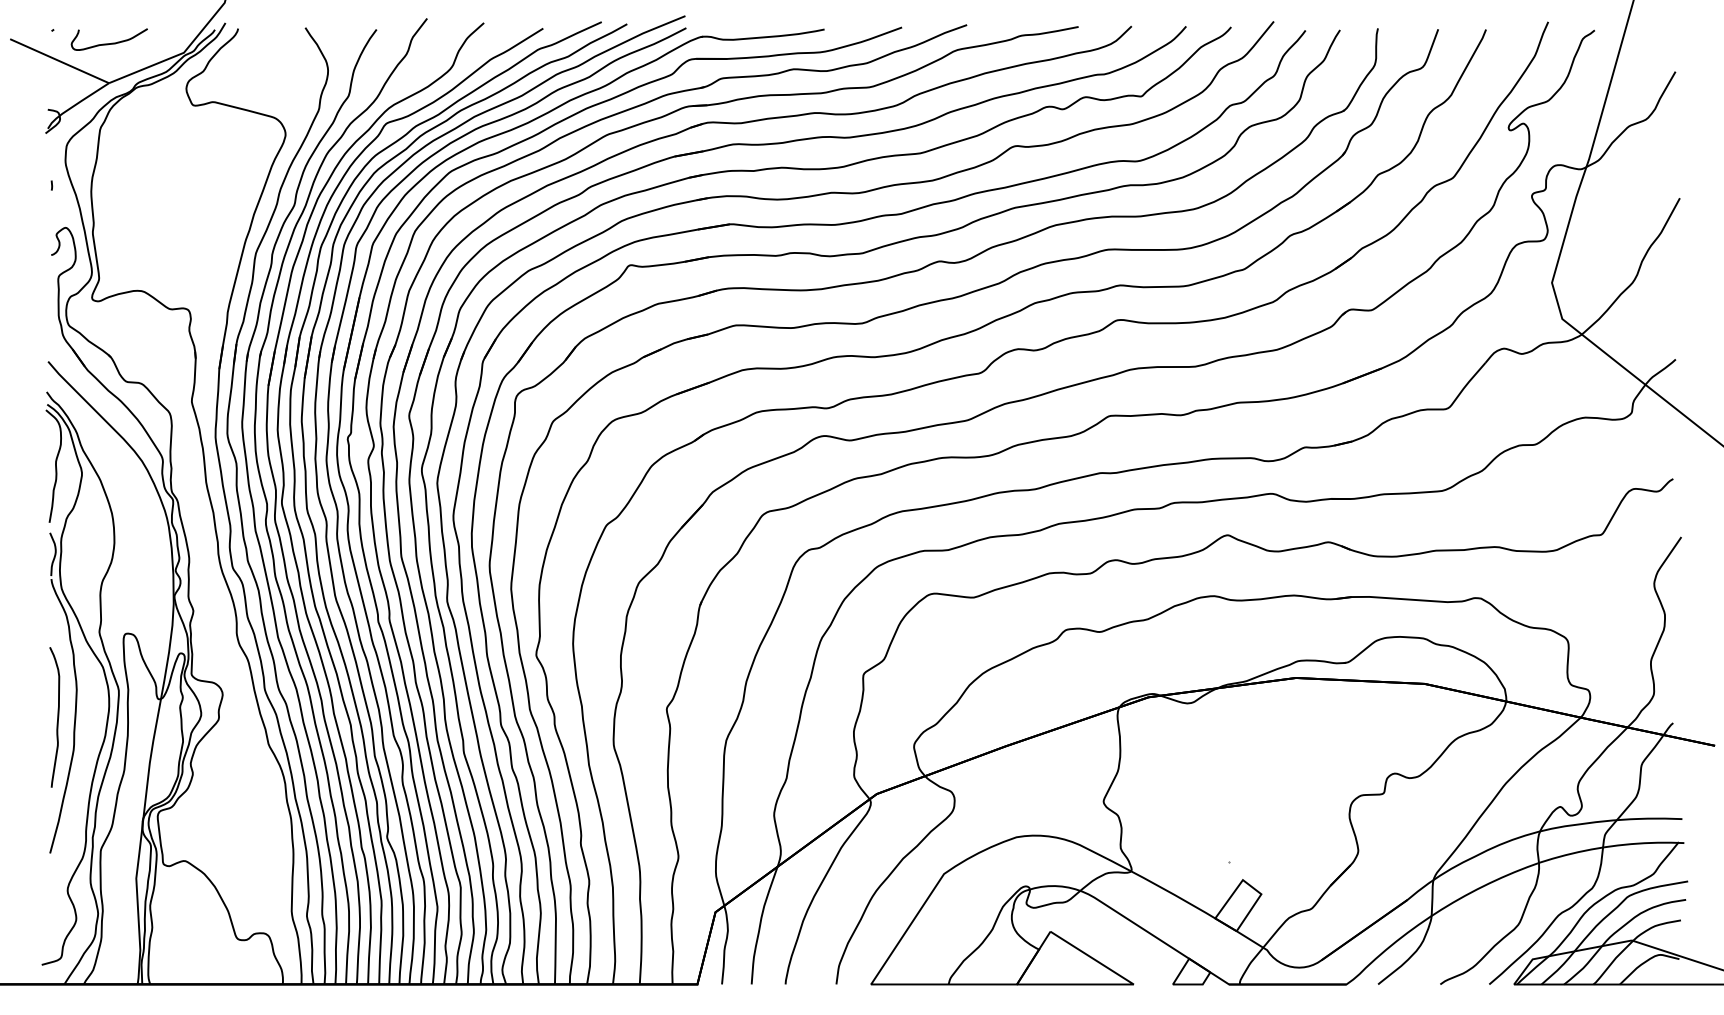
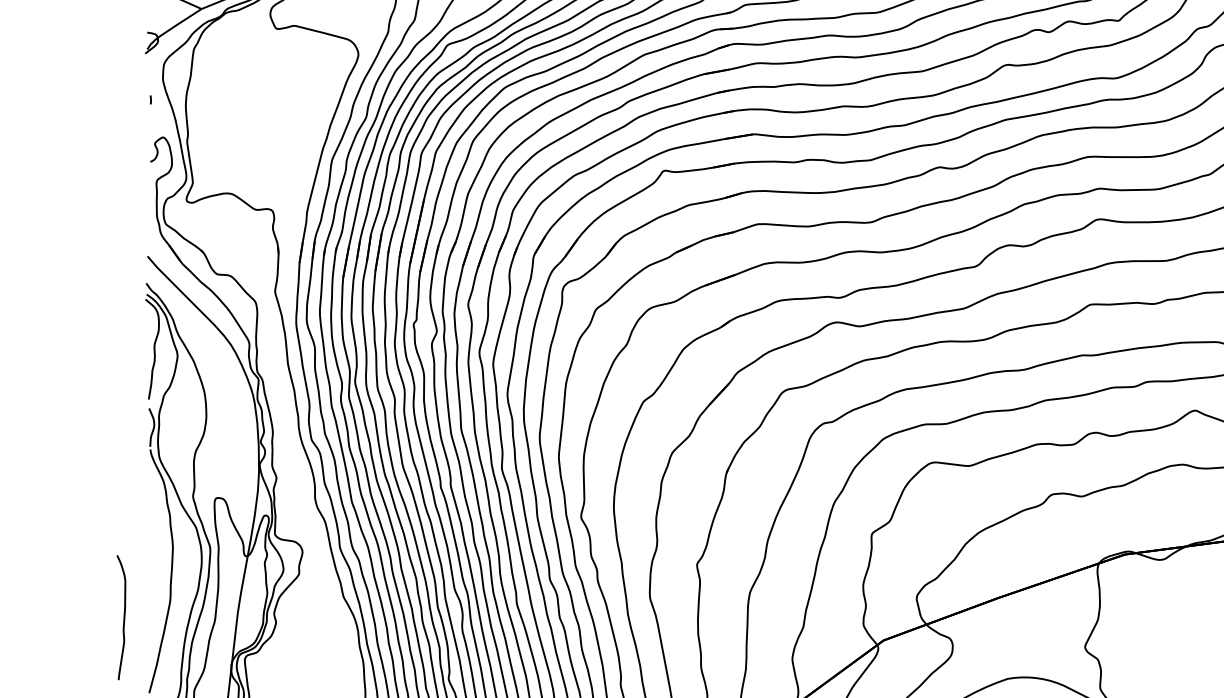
curve: (57, 717) -> (123, 617), moved

